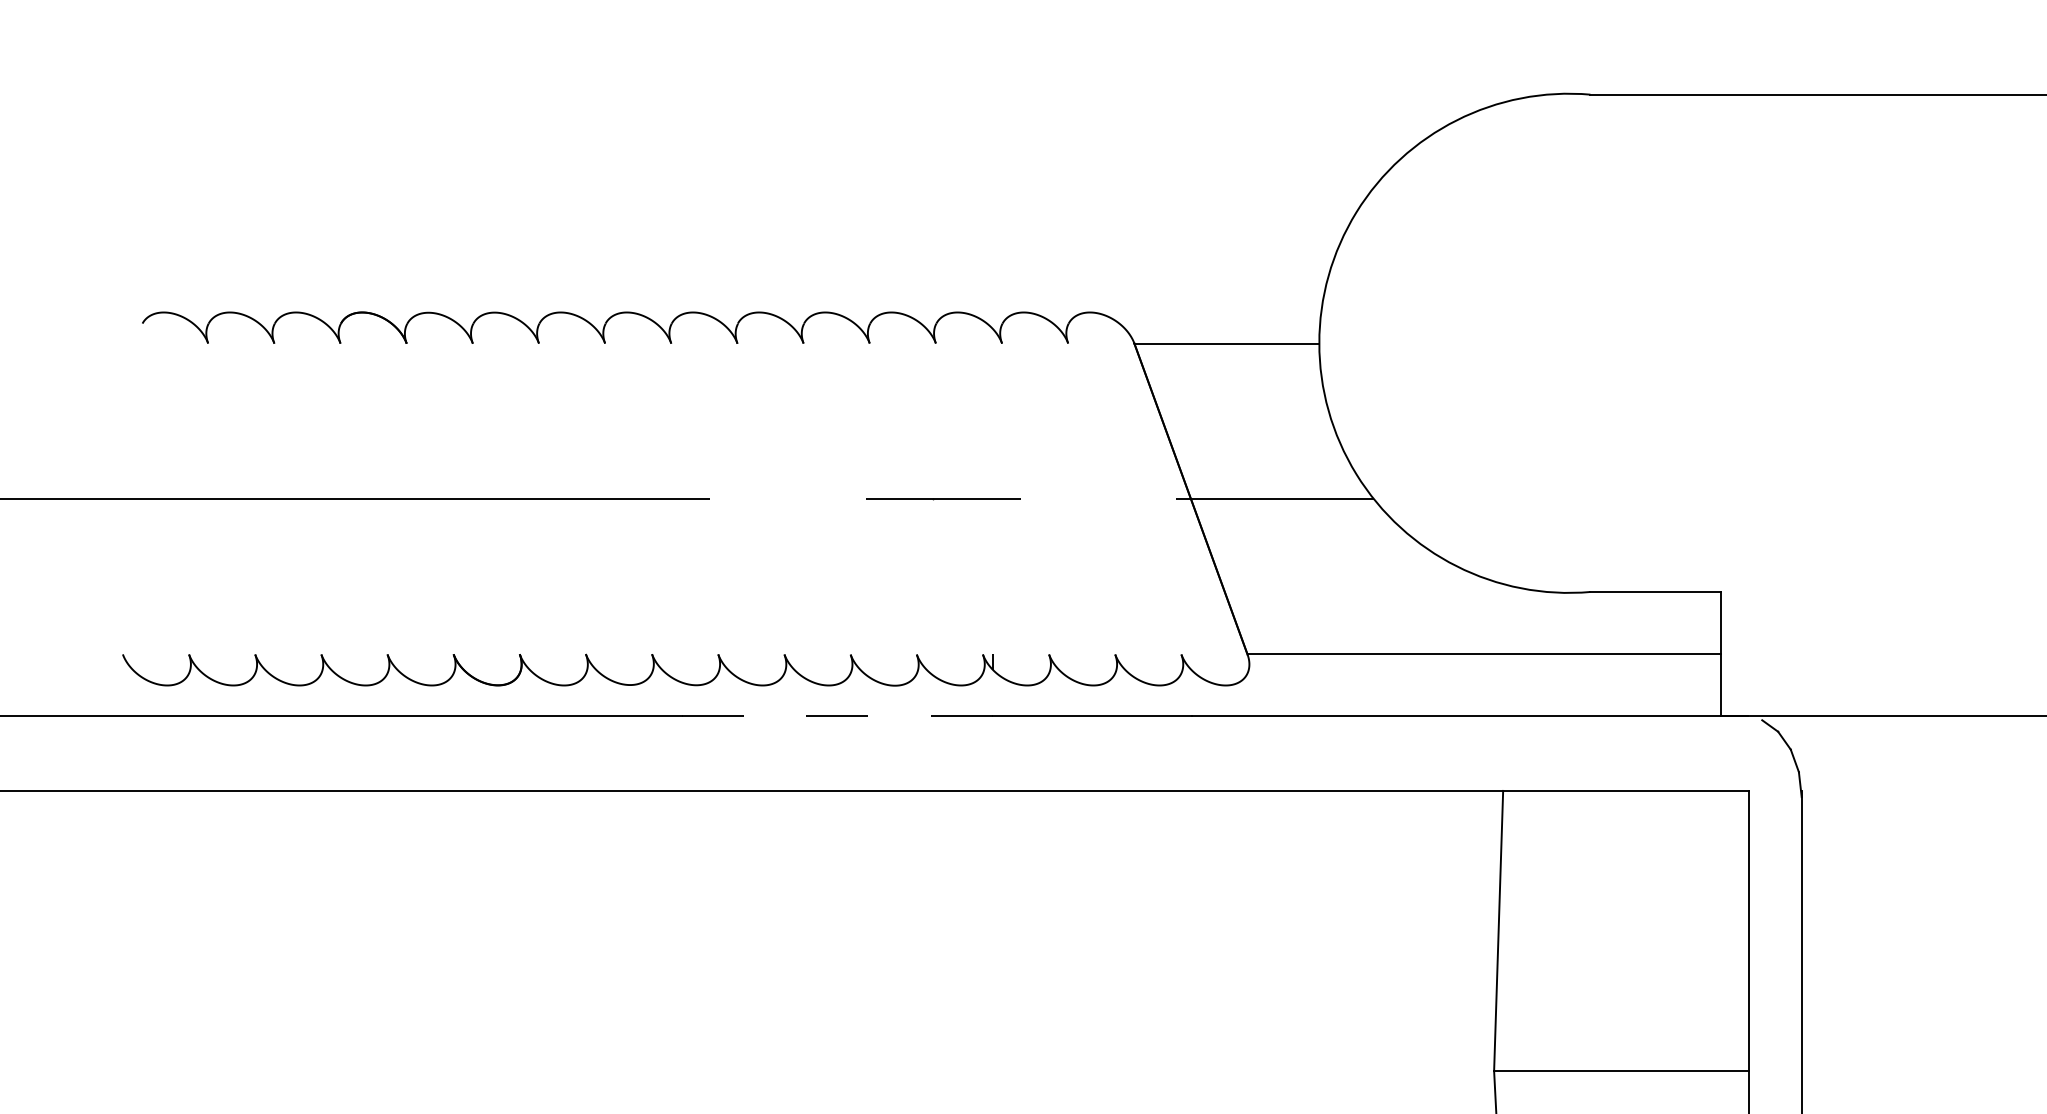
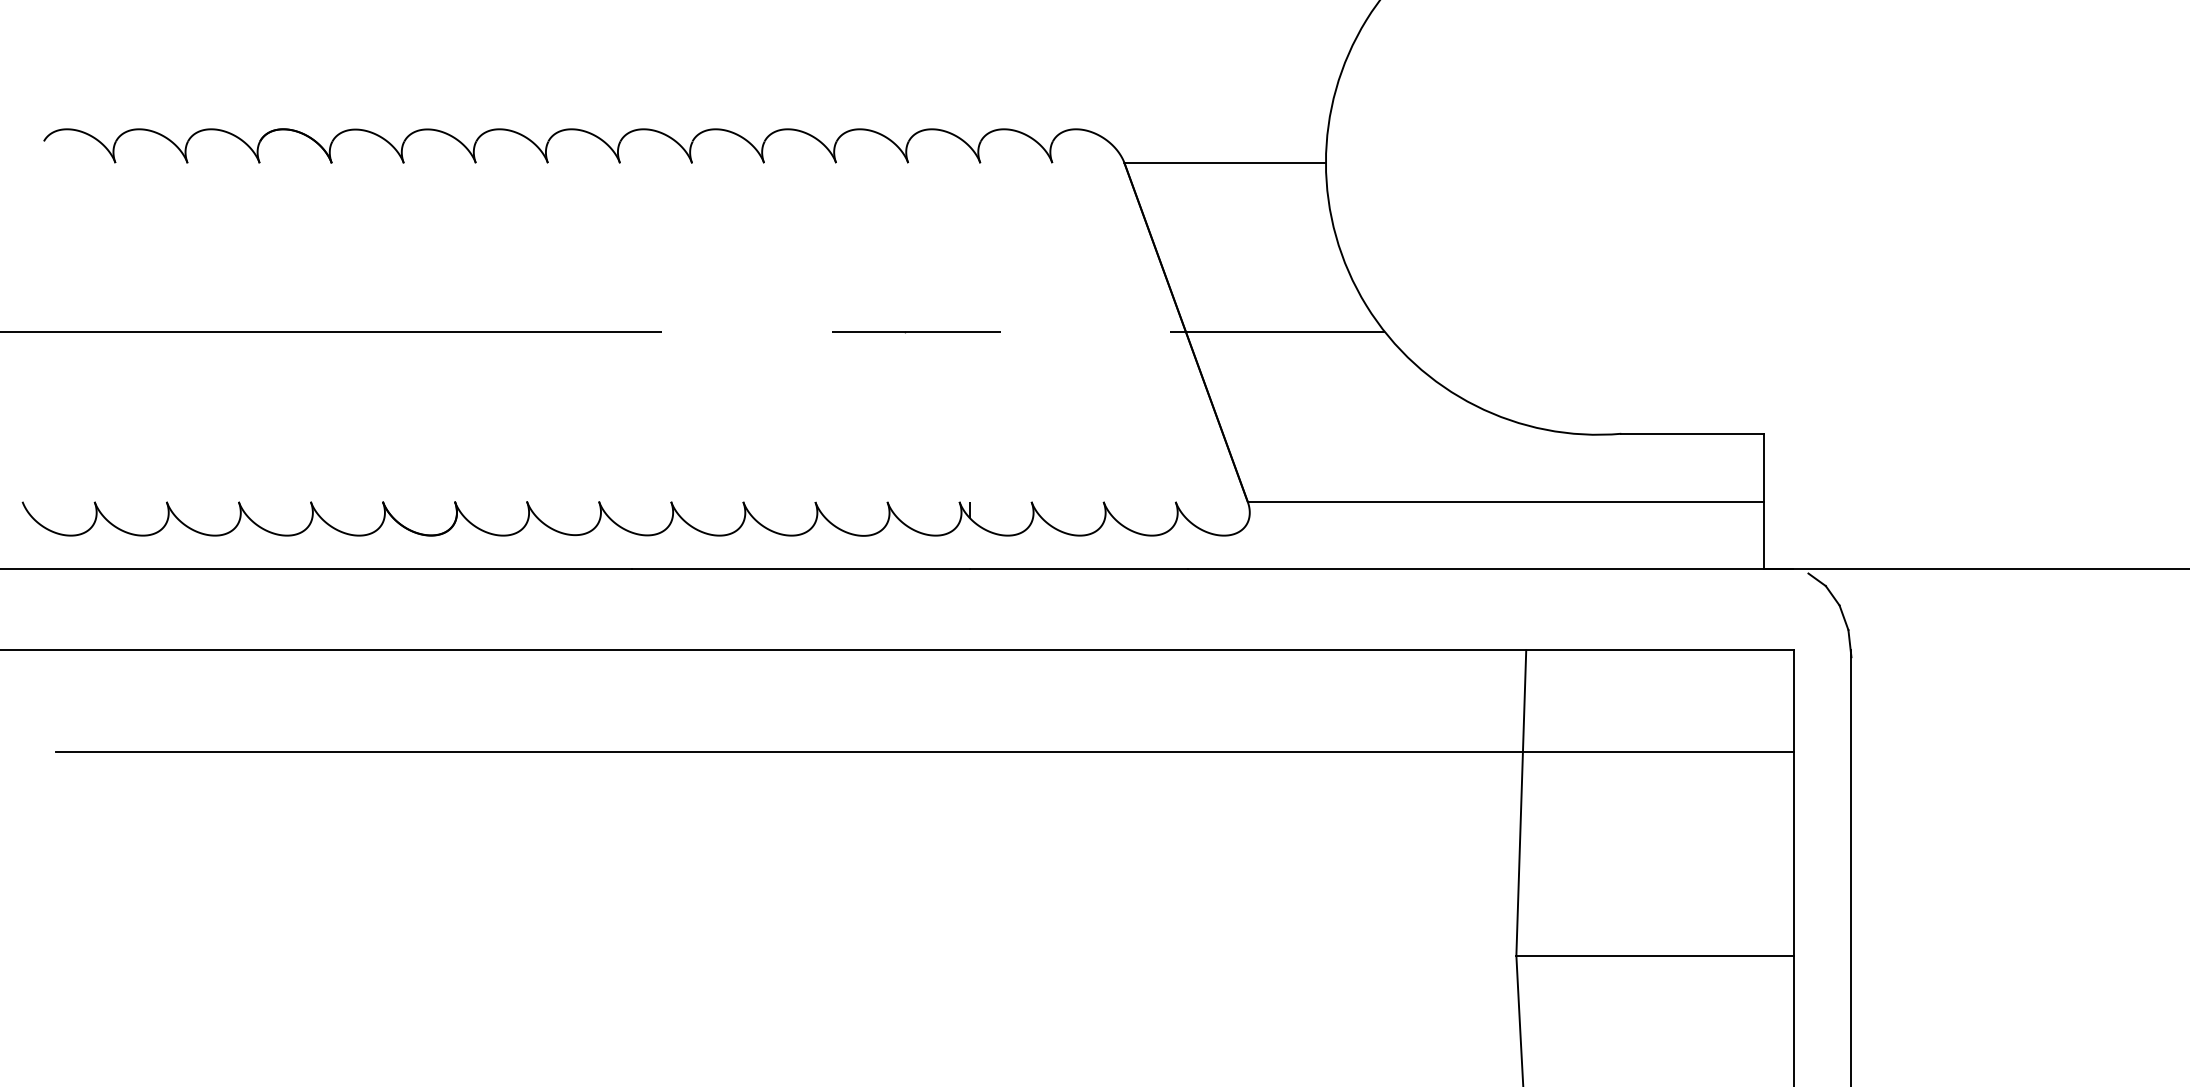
line: (836, 716) -> (799, 569), dashed -> solid
line: (950, 884) -> (924, 752), added

